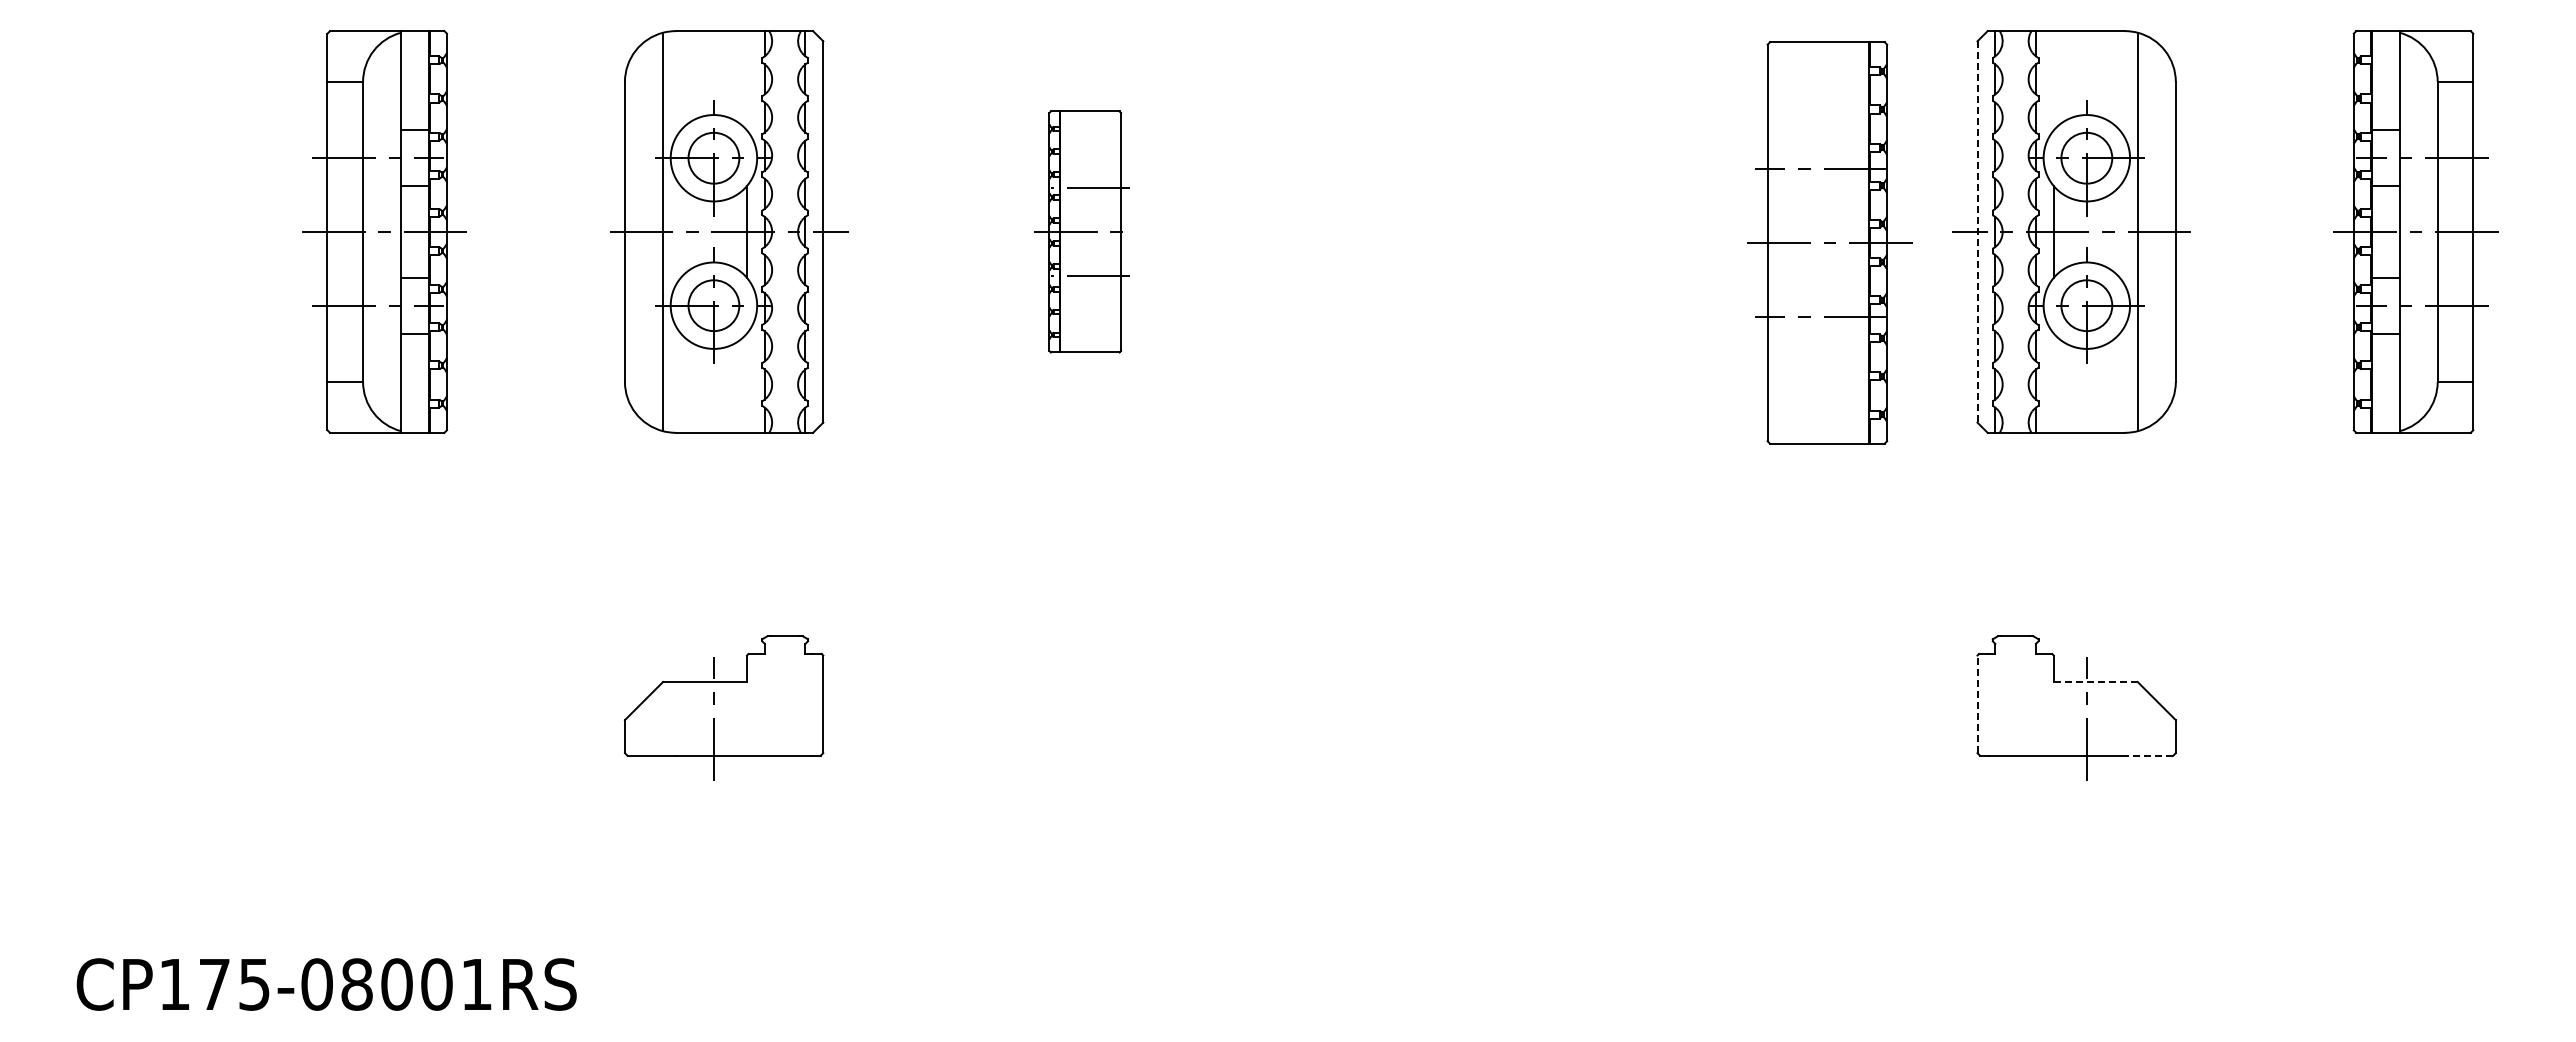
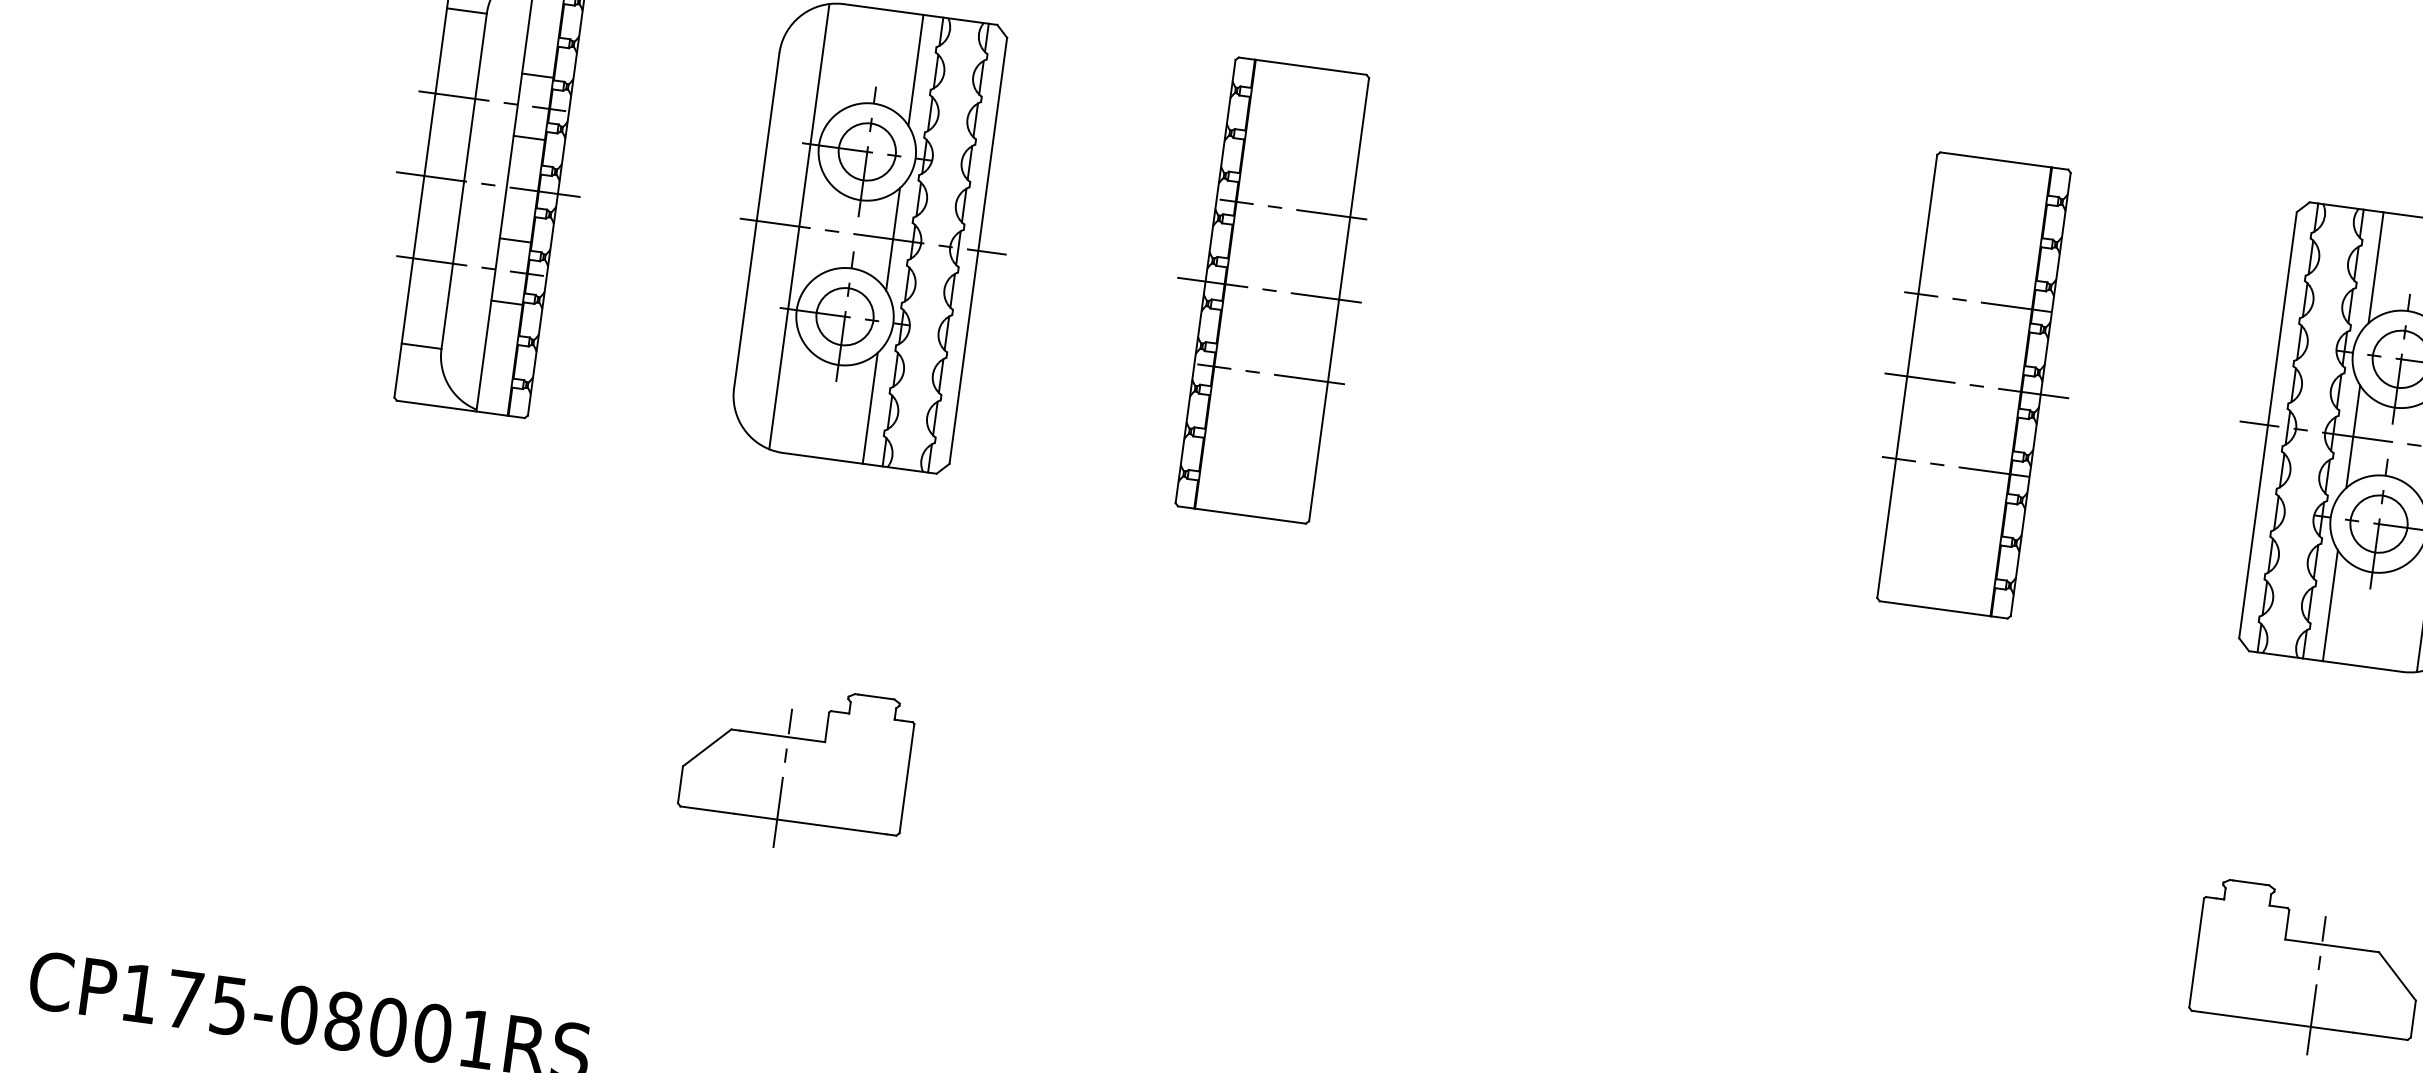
line: (746, 80) -> (915, 70), added
line: (2053, 80) -> (2375, 267), added
part: (1083, 231) -> (1269, 289), size x1.67
line: (1977, 231) -> (2268, 424), dashed -> solid
part: (1829, 242) -> (1976, 385), moved
line: (746, 382) -> (869, 407), added
line: (2053, 382) -> (2330, 604), added
line: (2095, 681) -> (2331, 945), dashed -> solid
line: (1977, 704) -> (2196, 953), dashed -> solid
line: (2148, 755) -> (2379, 1036), dashed -> solid

